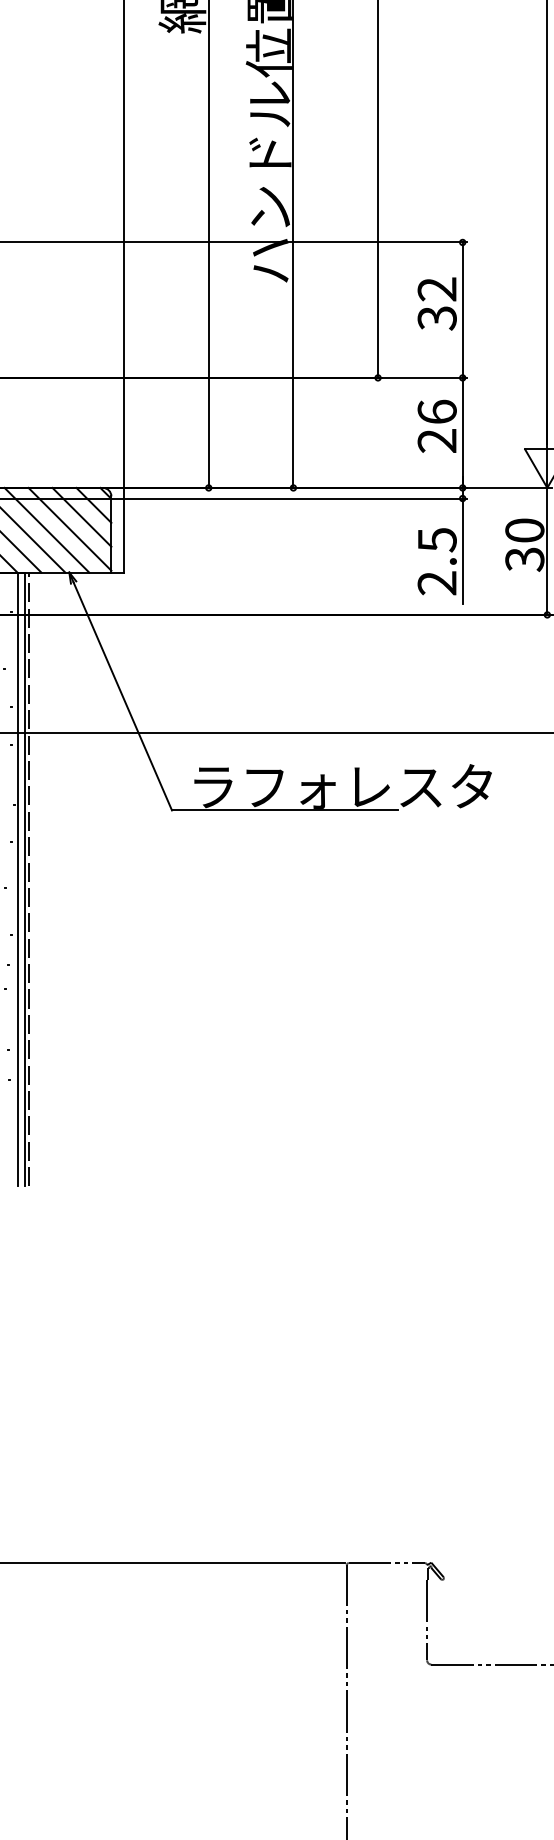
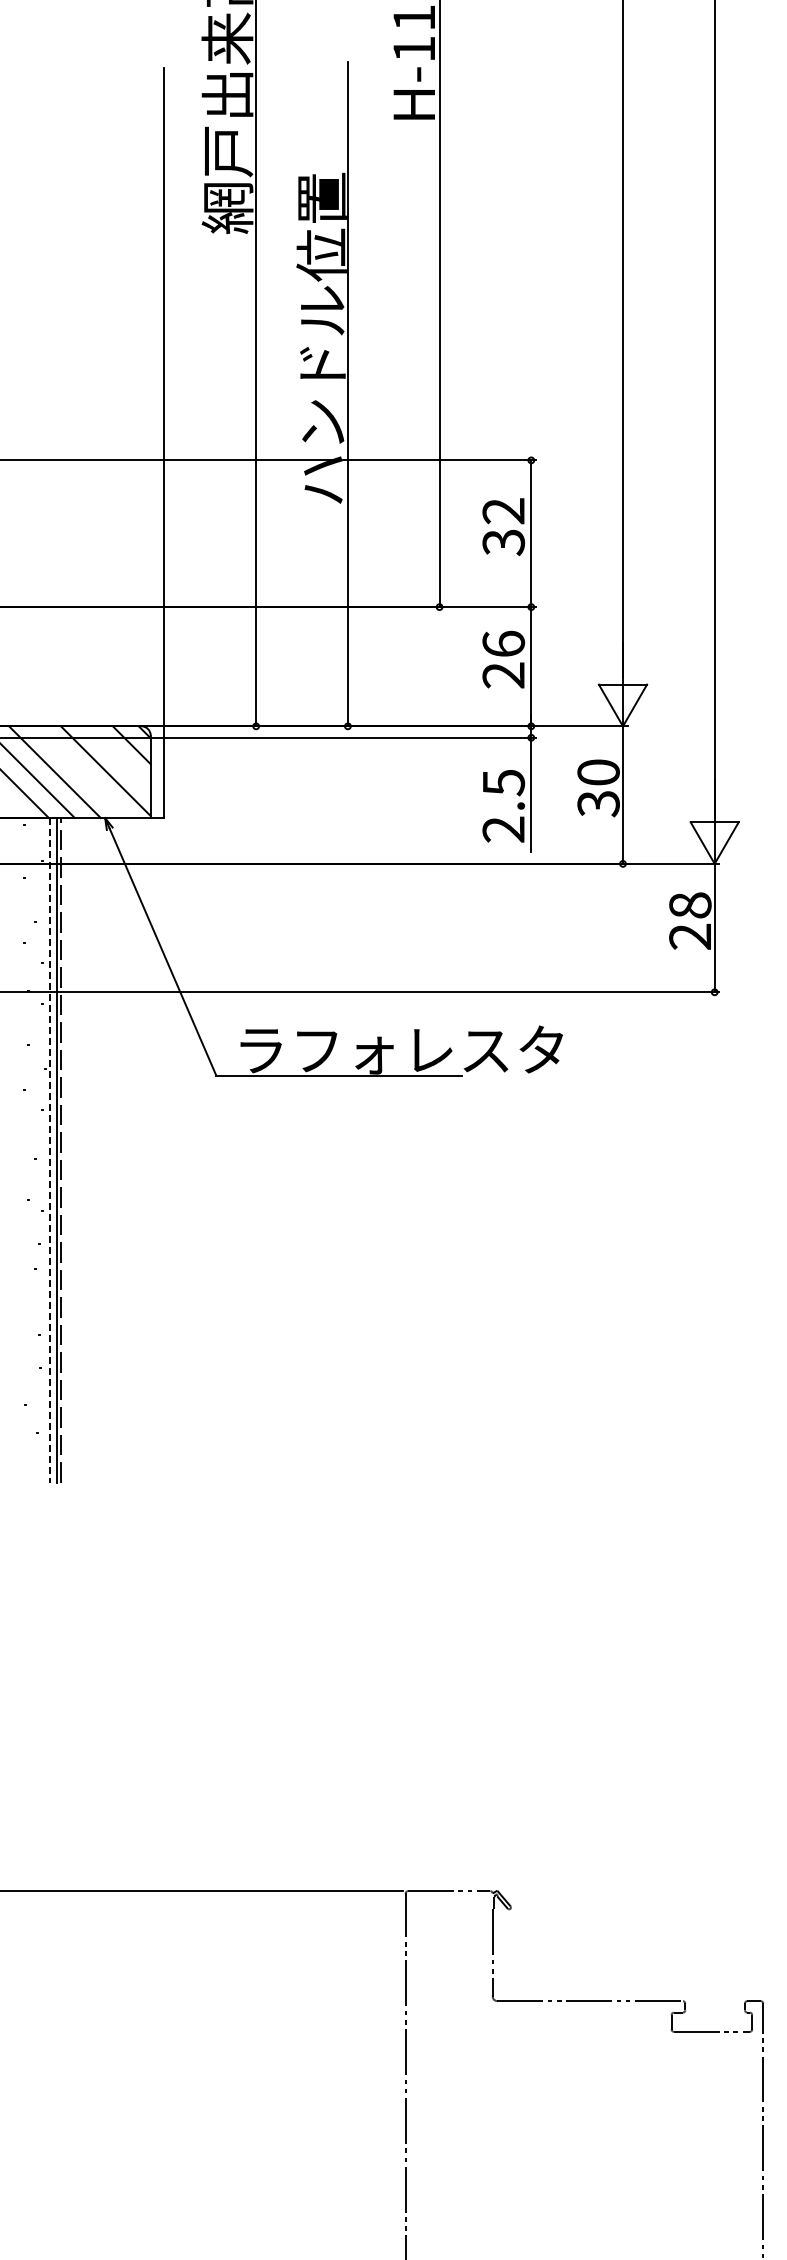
line: (81, 517) -> (118, 758), removed
line: (46, 530) -> (80, 772), removed
line: (17, 879) -> (49, 1150), solid -> dashed

